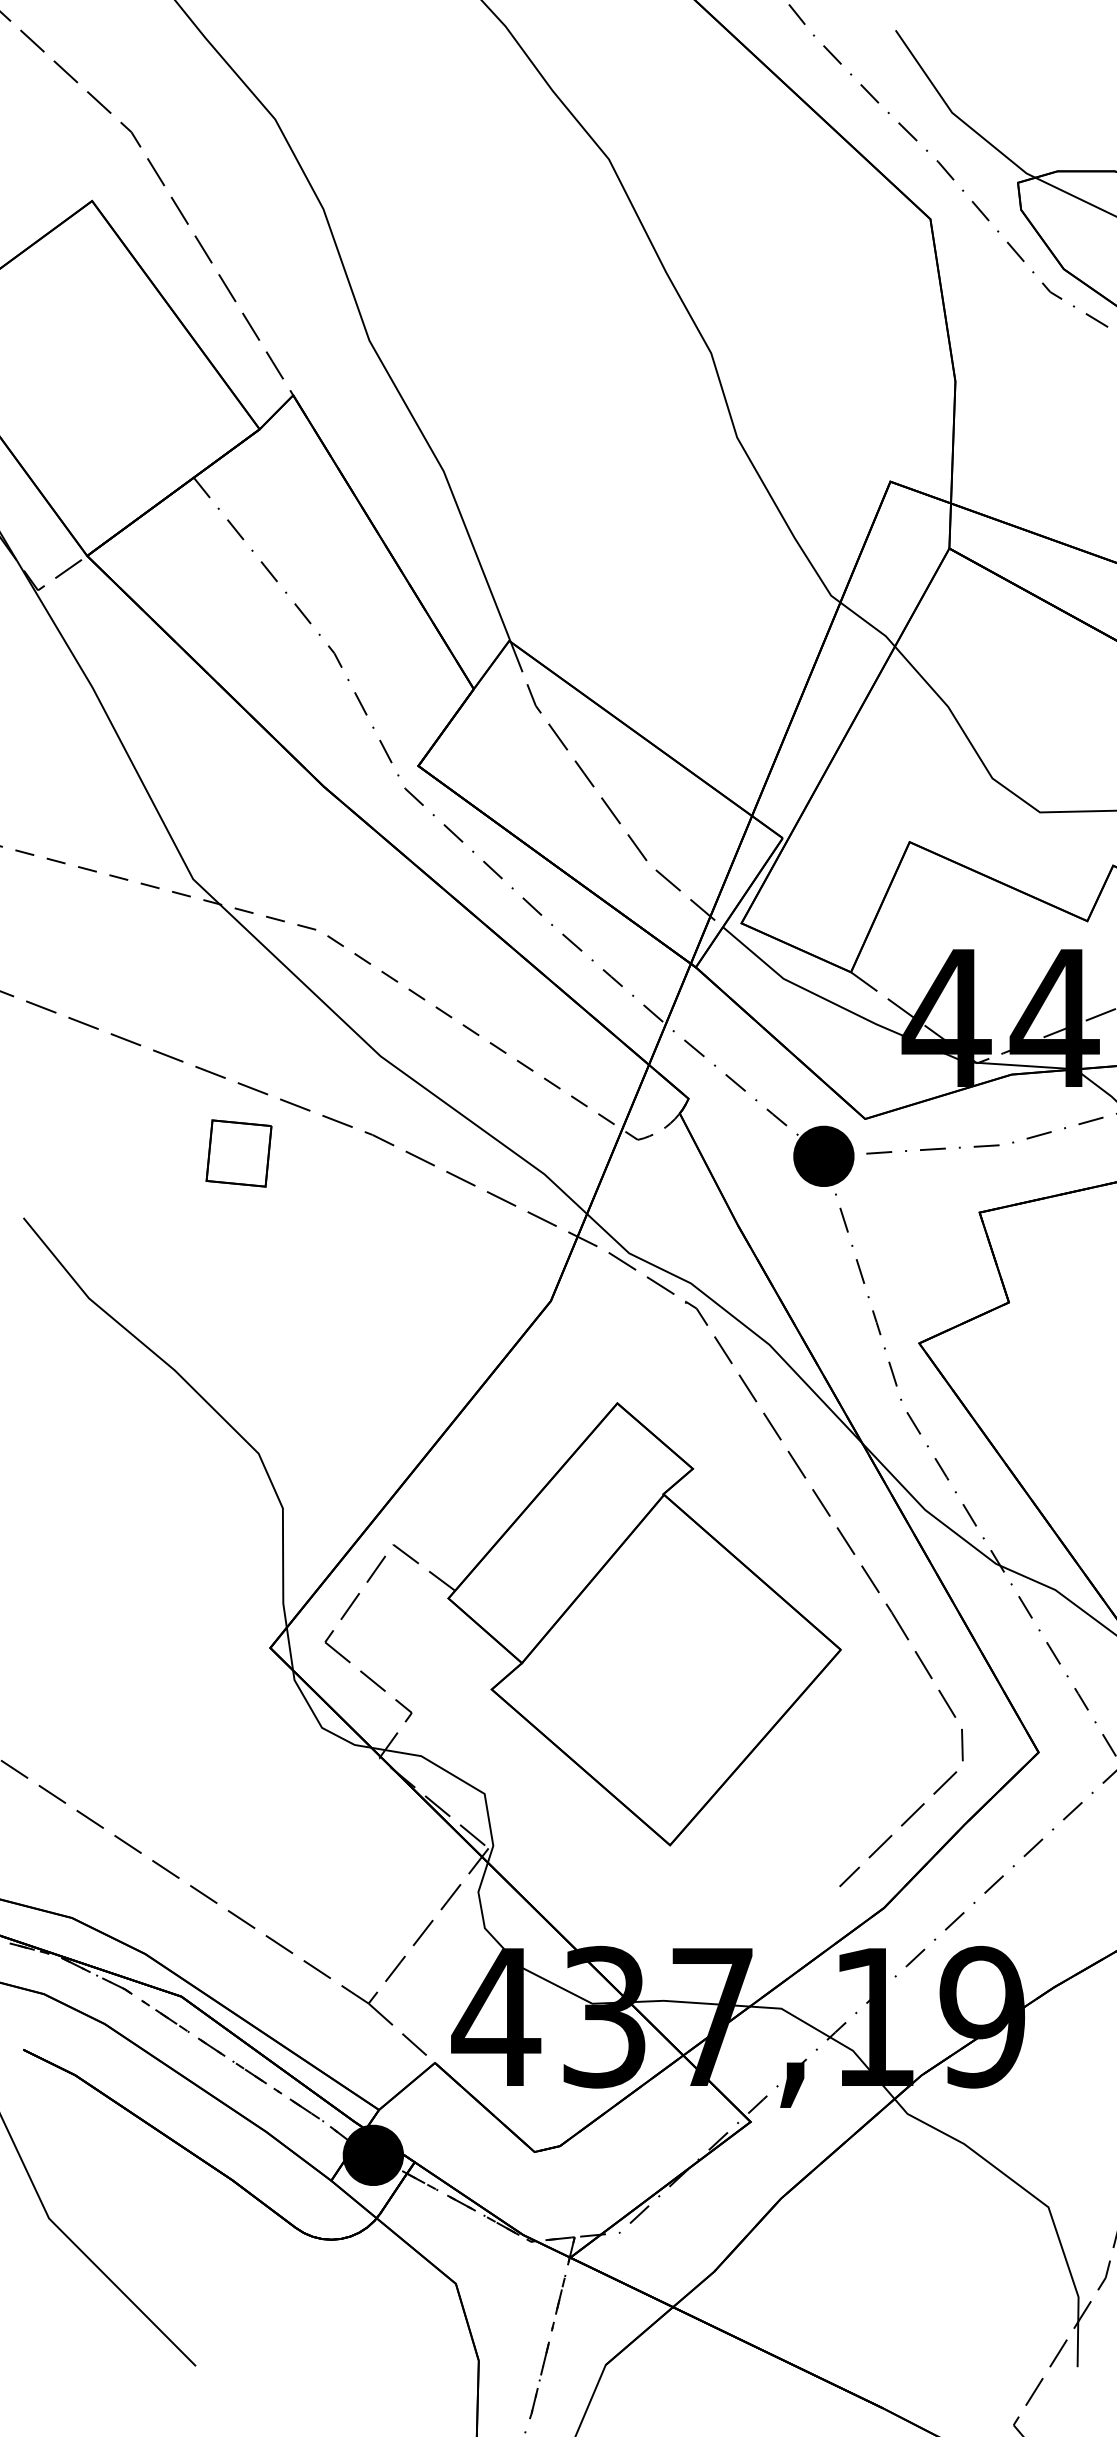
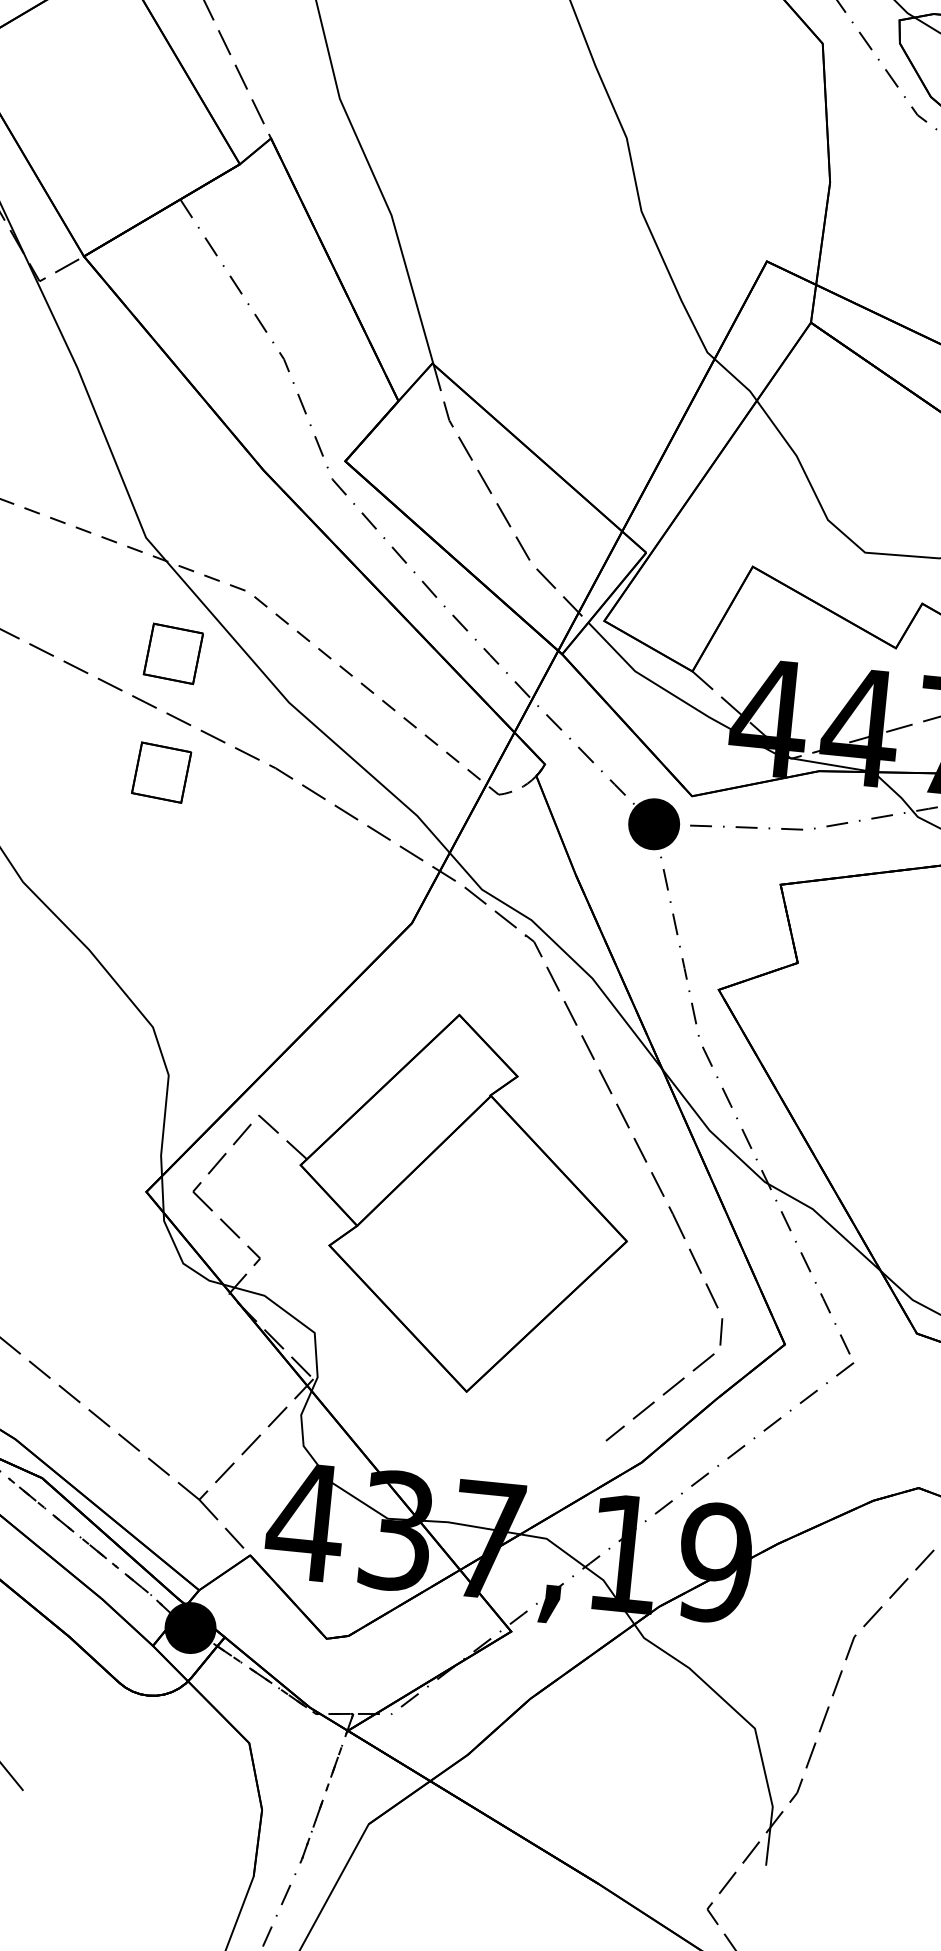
part: (238, 1012) -> (173, 653), added

